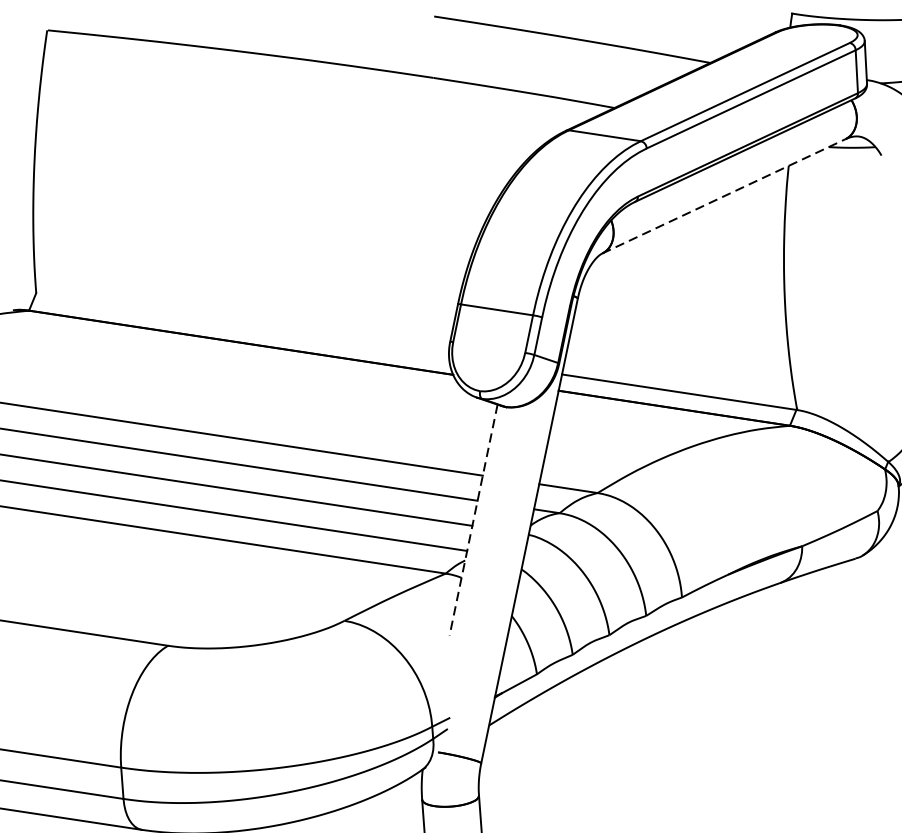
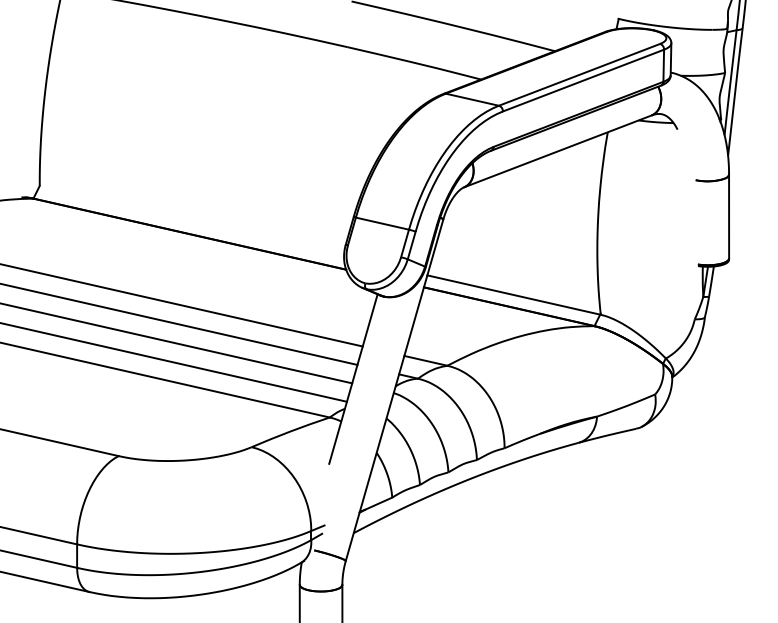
line: (724, 196) -> (558, 151), dashed -> solid
line: (473, 520) -> (353, 379), dashed -> solid

